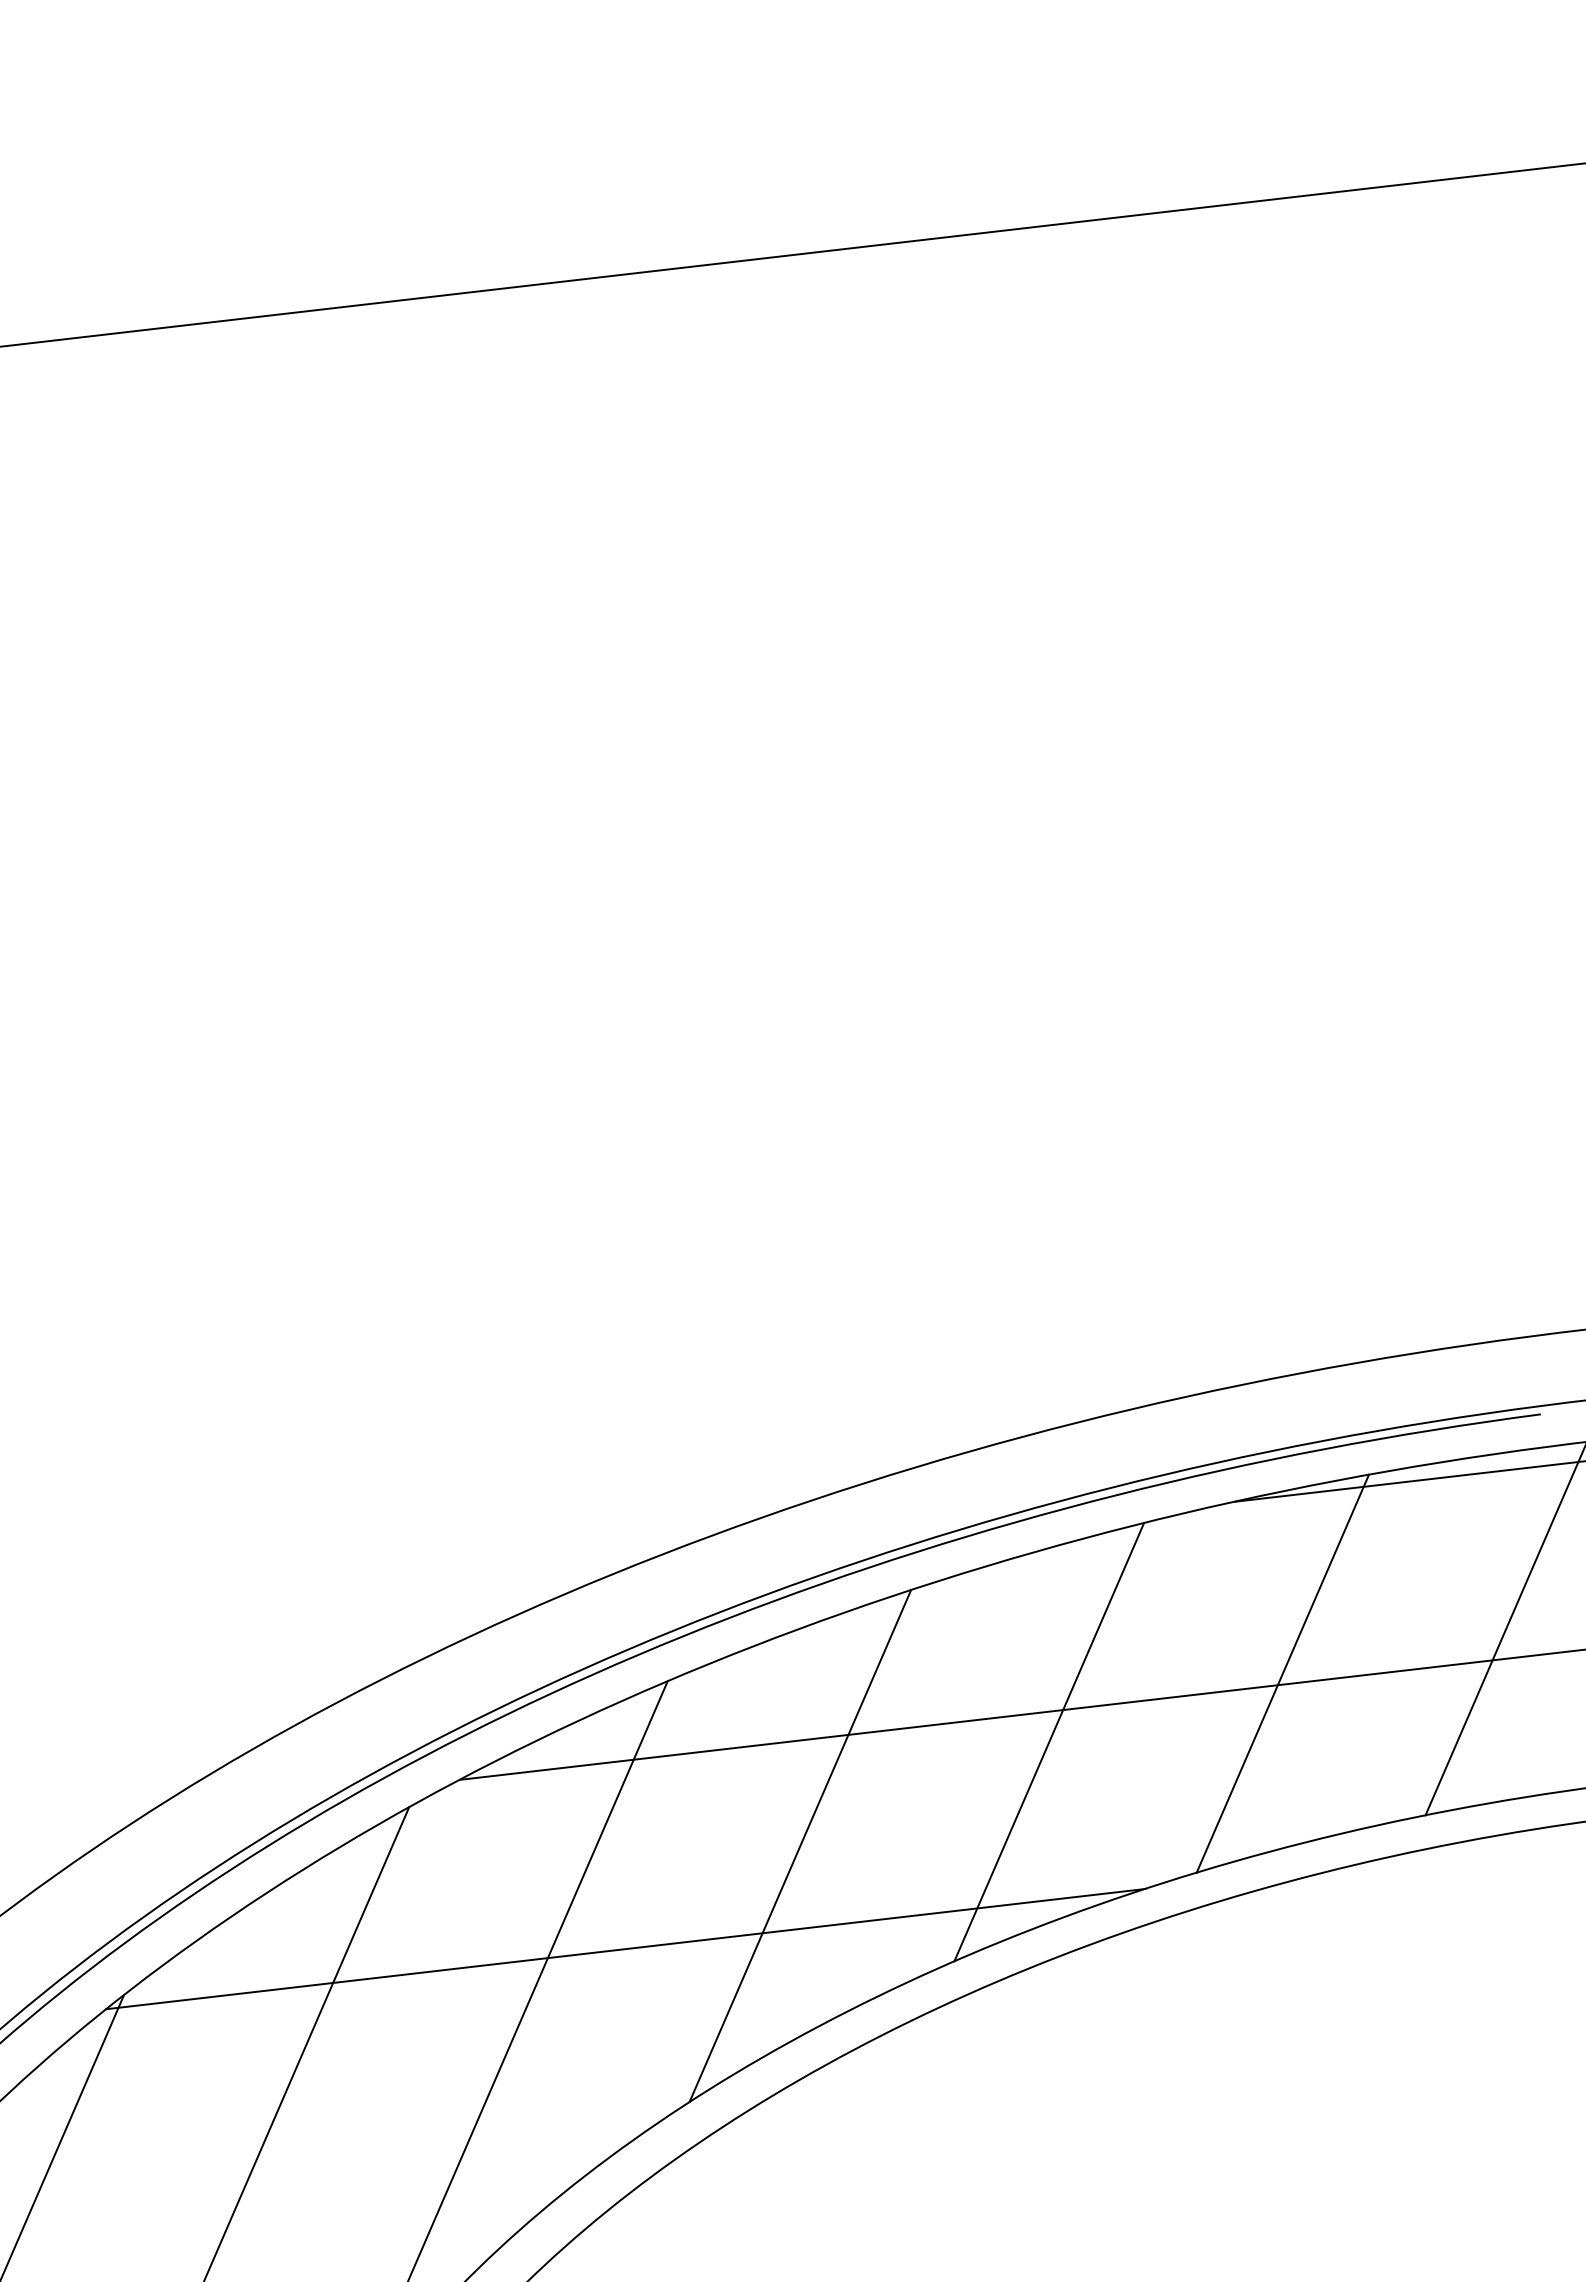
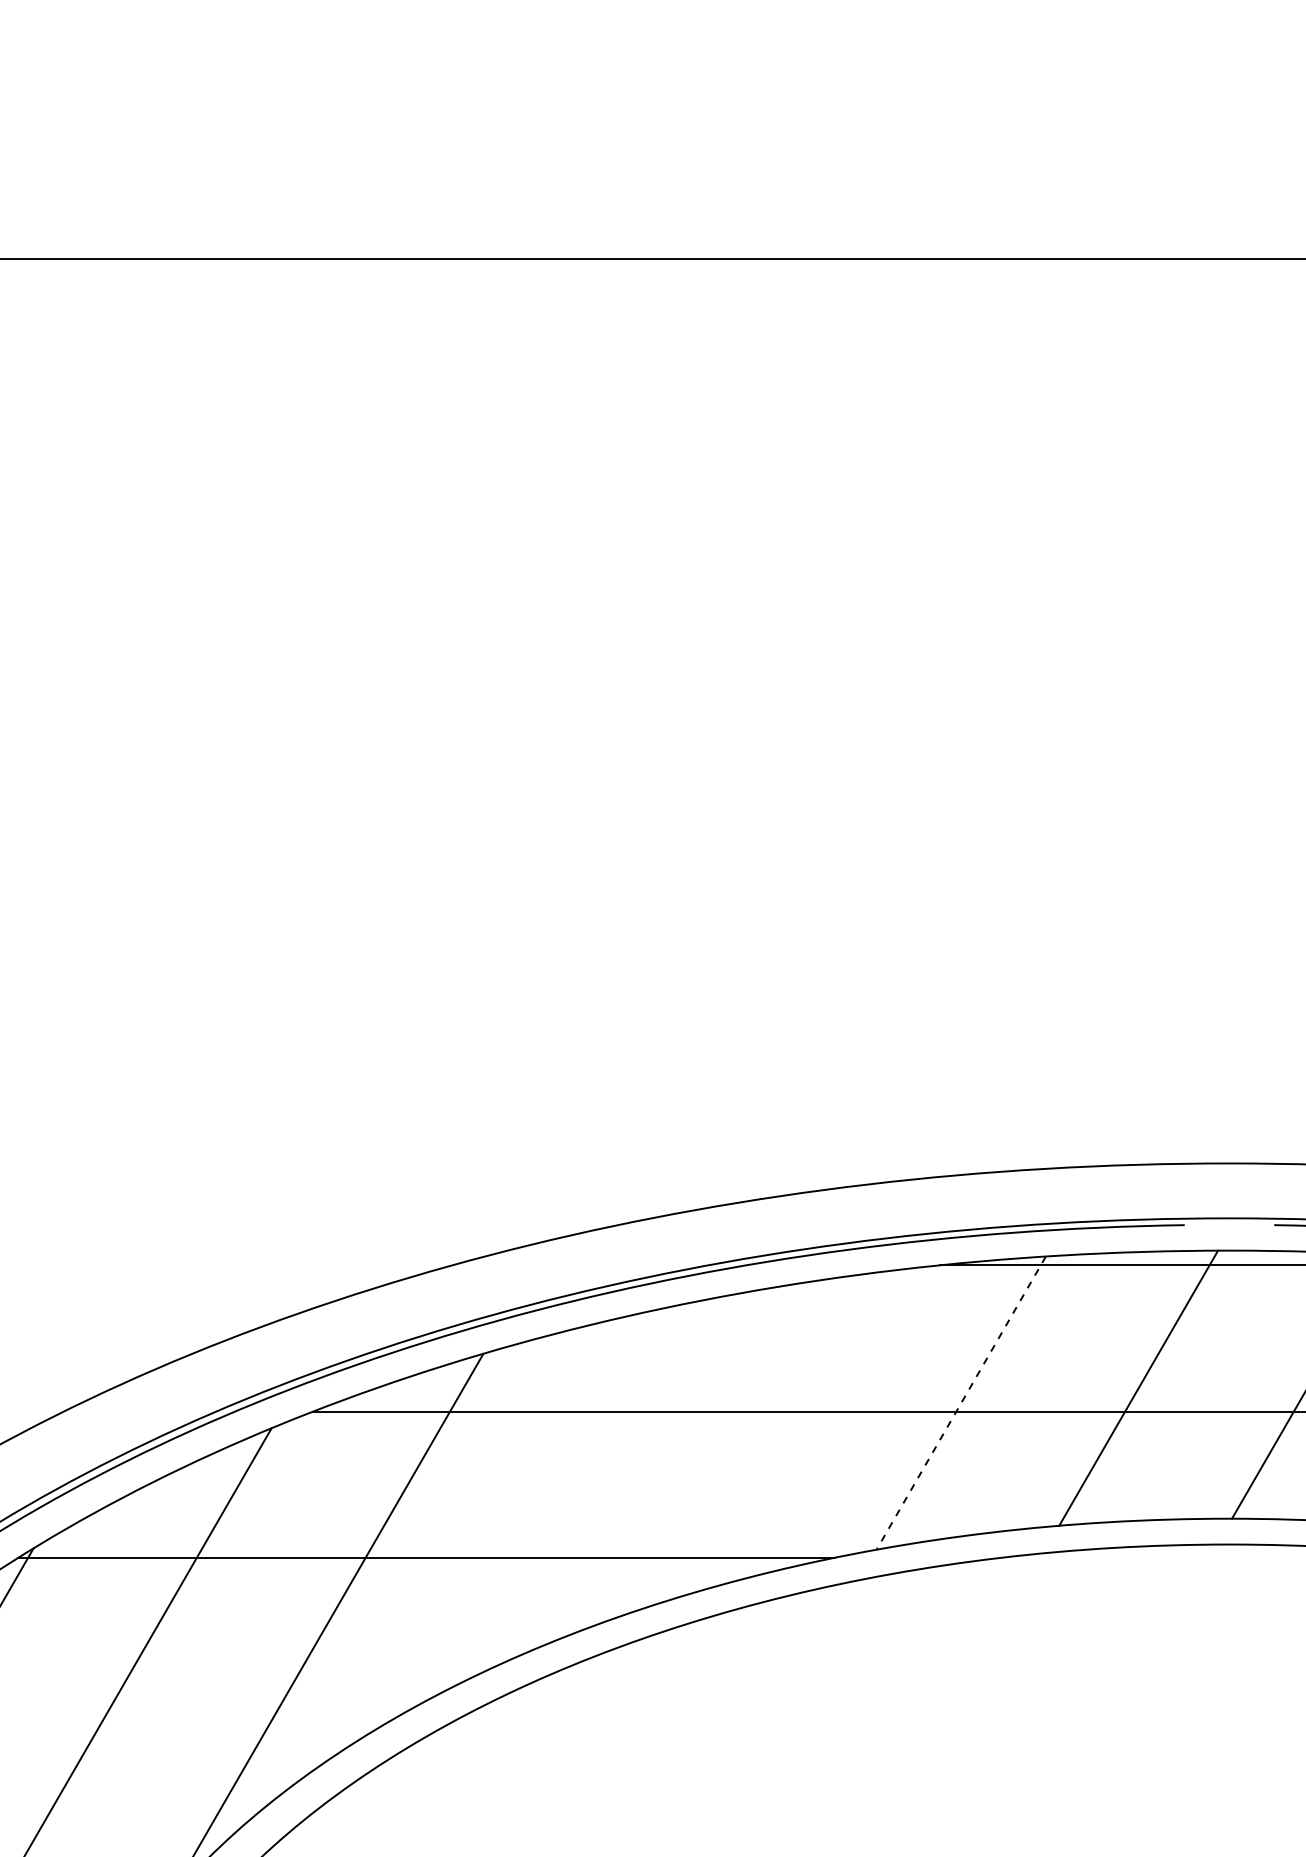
line: (1281, 1674) -> (960, 1403), solid -> dashed
line: (1048, 1741) -> (773, 1434), removed
line: (800, 1846) -> (571, 1493), removed

